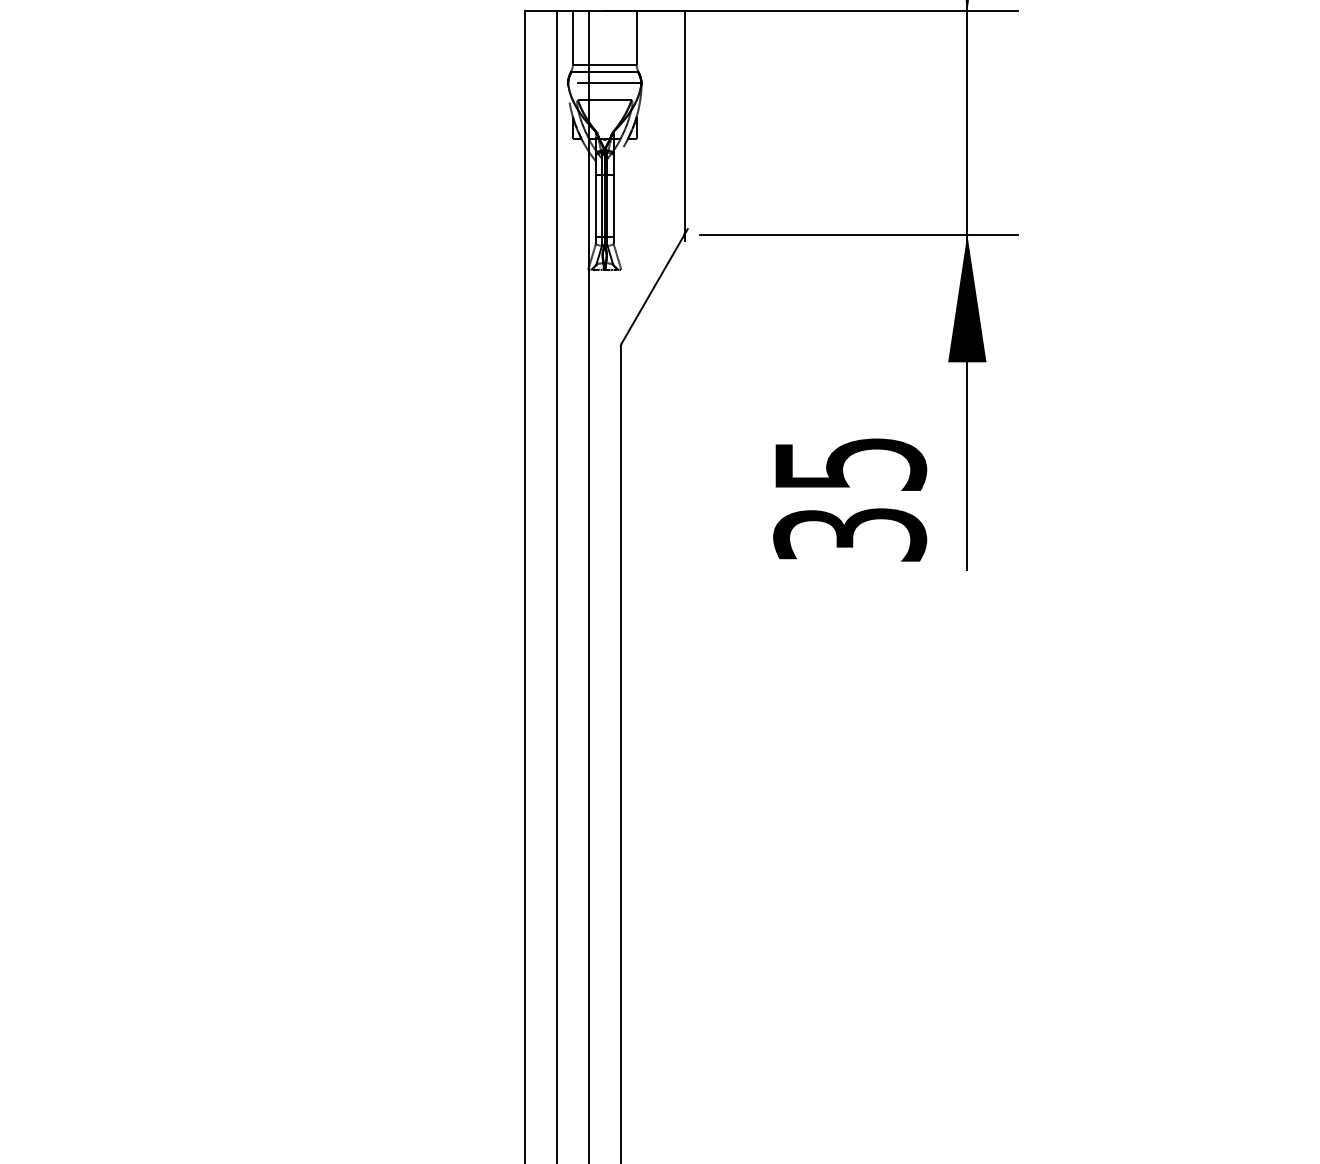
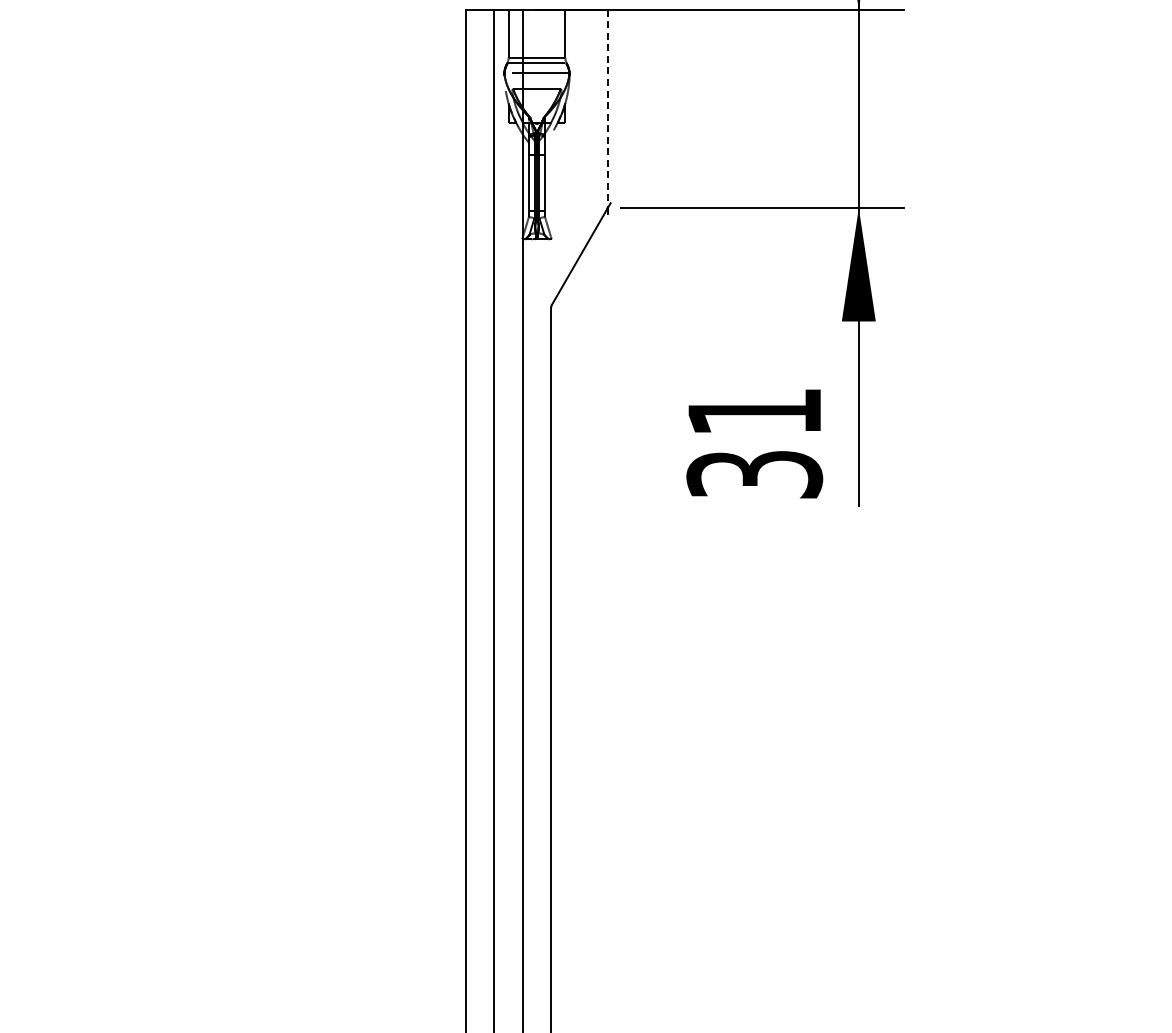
line: (684, 122) -> (607, 108), solid -> dashed
text: (850, 464) -> (755, 412), 35 -> 31

